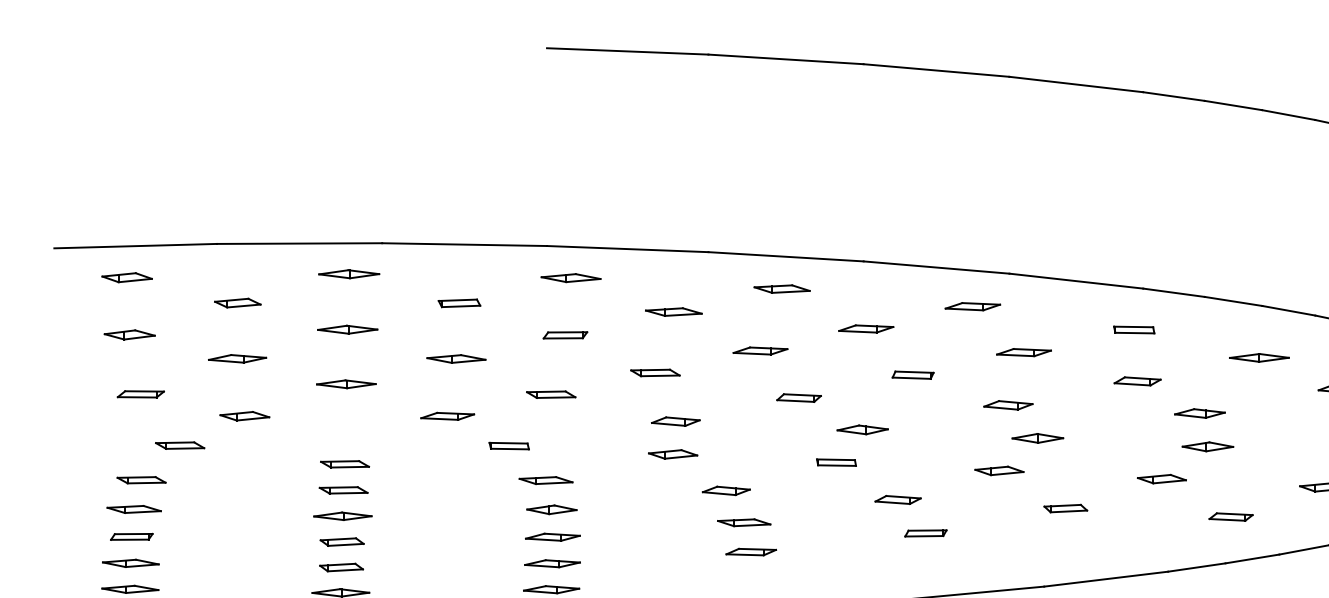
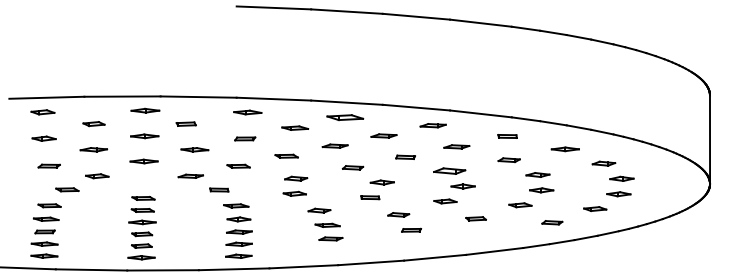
part: (780, 288) -> (344, 117), size x1.4
part: (457, 301) -> (185, 123), moved
part: (1008, 405) -> (449, 171), size x1.4

